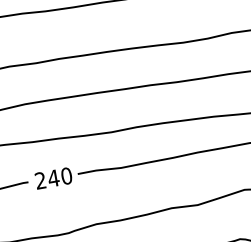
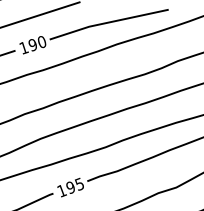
text: (51, 178) -> (69, 187), 240 -> 195

